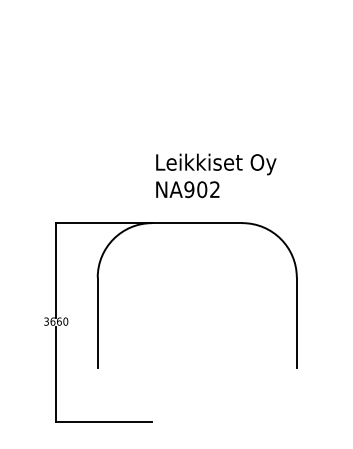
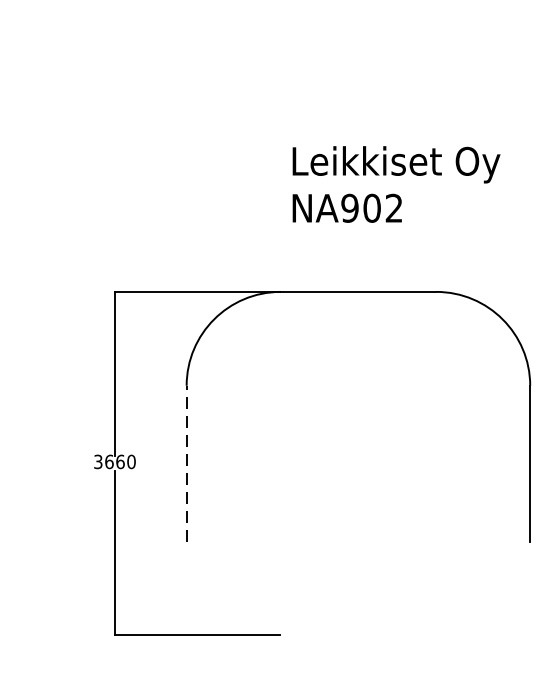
text: (216, 175) -> (396, 183), moved
line: (97, 322) -> (186, 463), solid -> dashed

